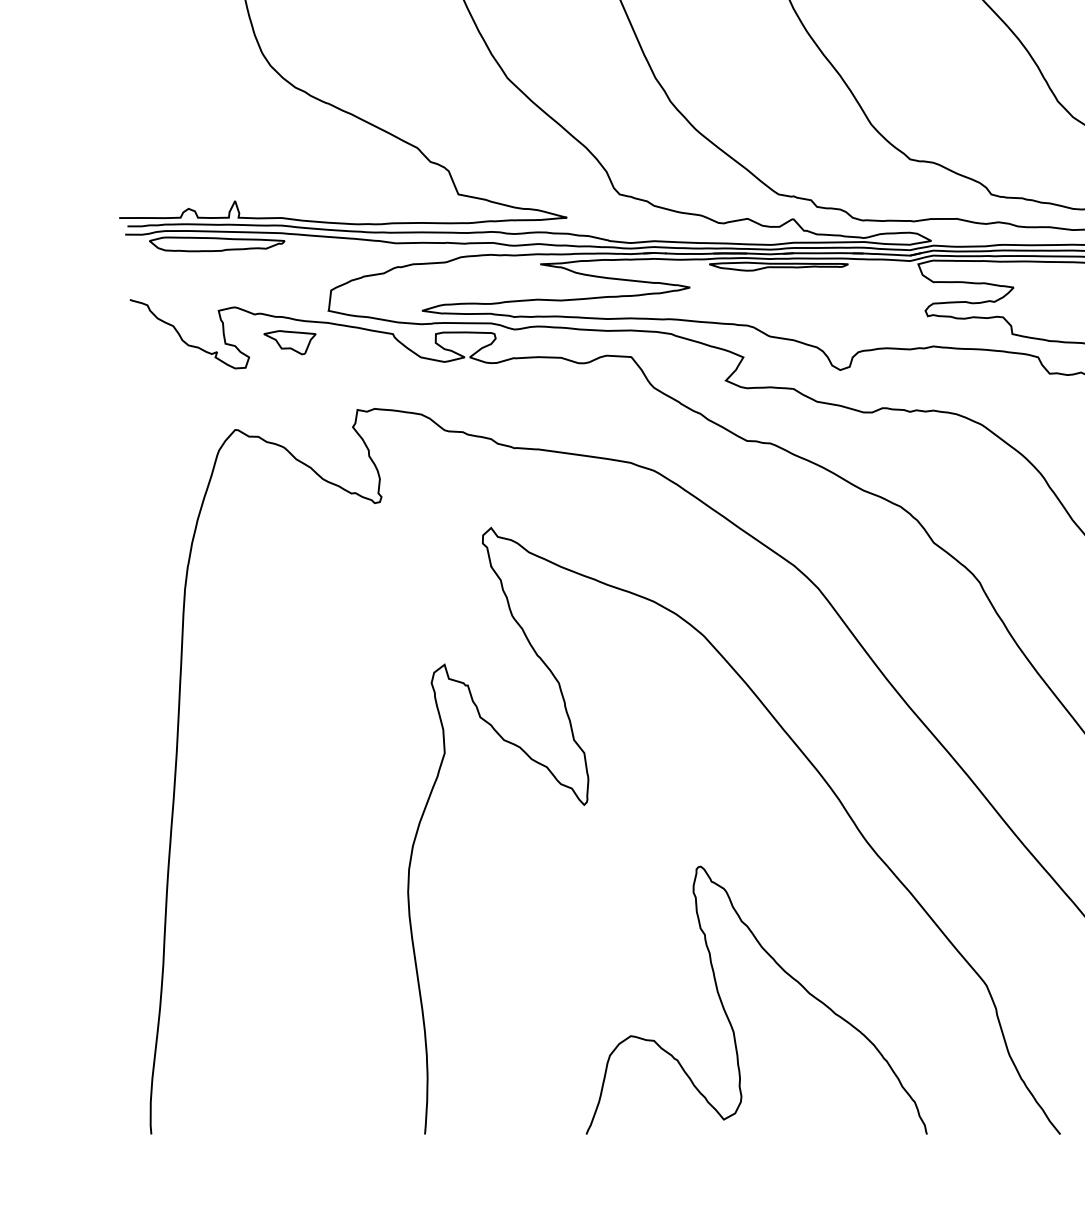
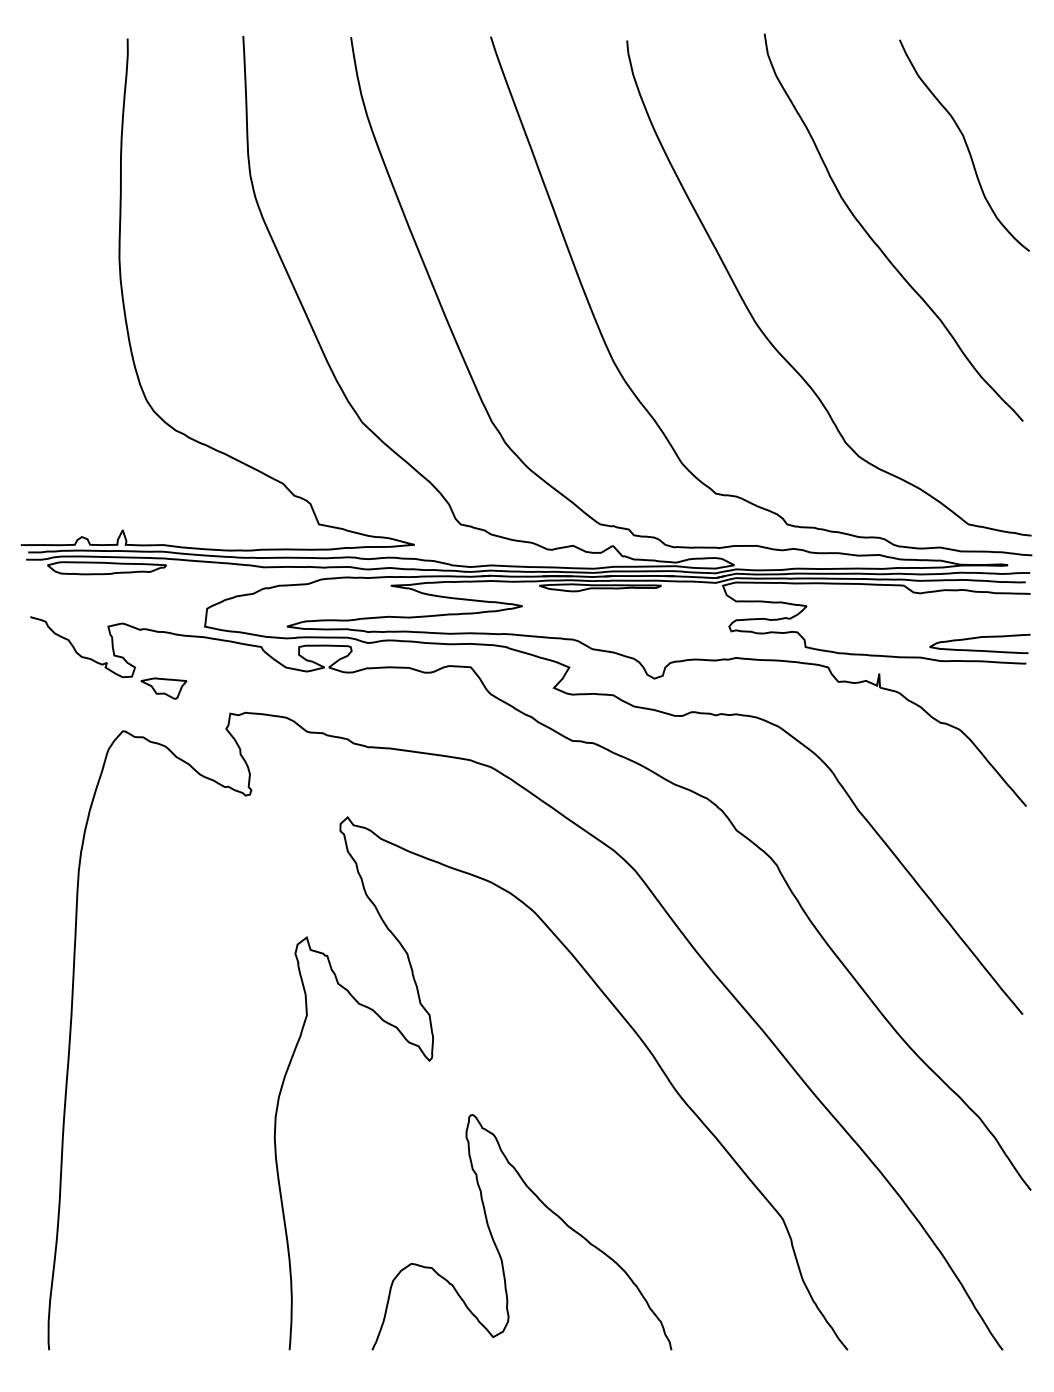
part: (289, 342) -> (163, 688), moved
curve: (727, 1014) -> (496, 1244), moved

